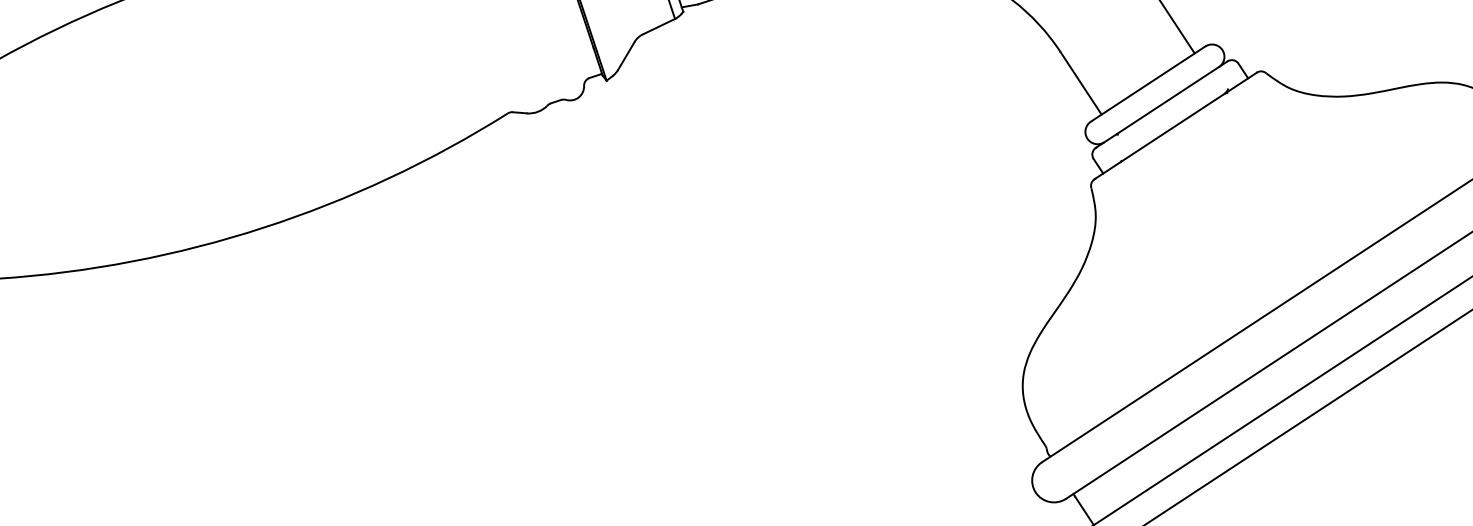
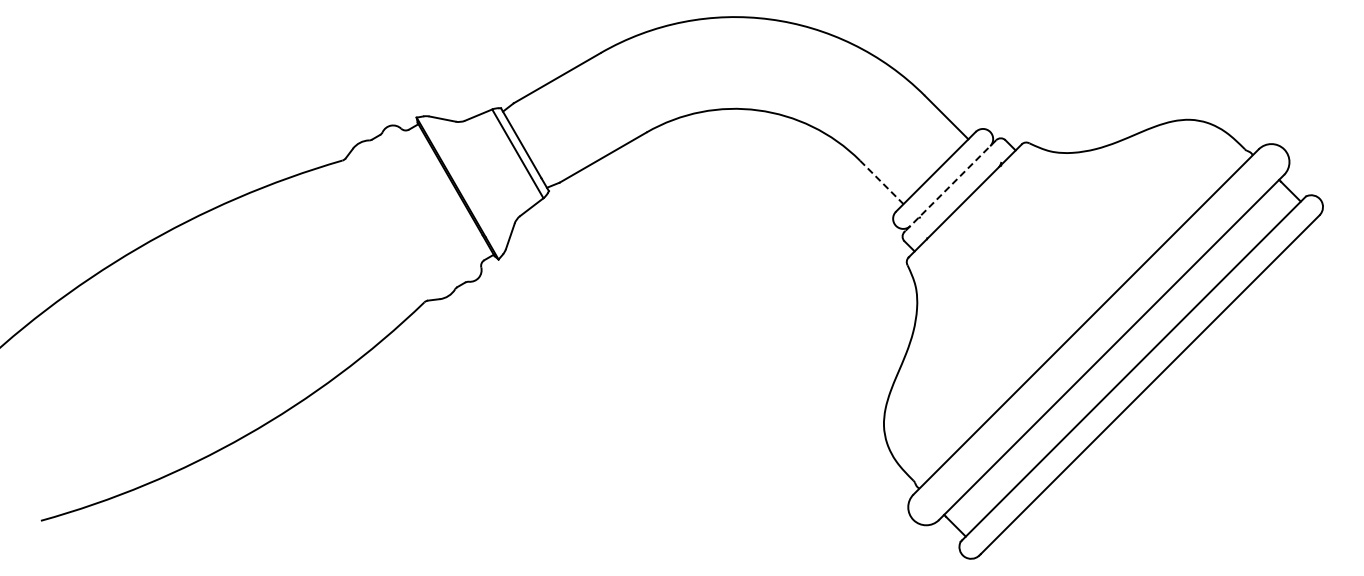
line: (1080, 83) -> (881, 182), solid -> dashed
line: (1162, 103) -> (950, 185), solid -> dashed

